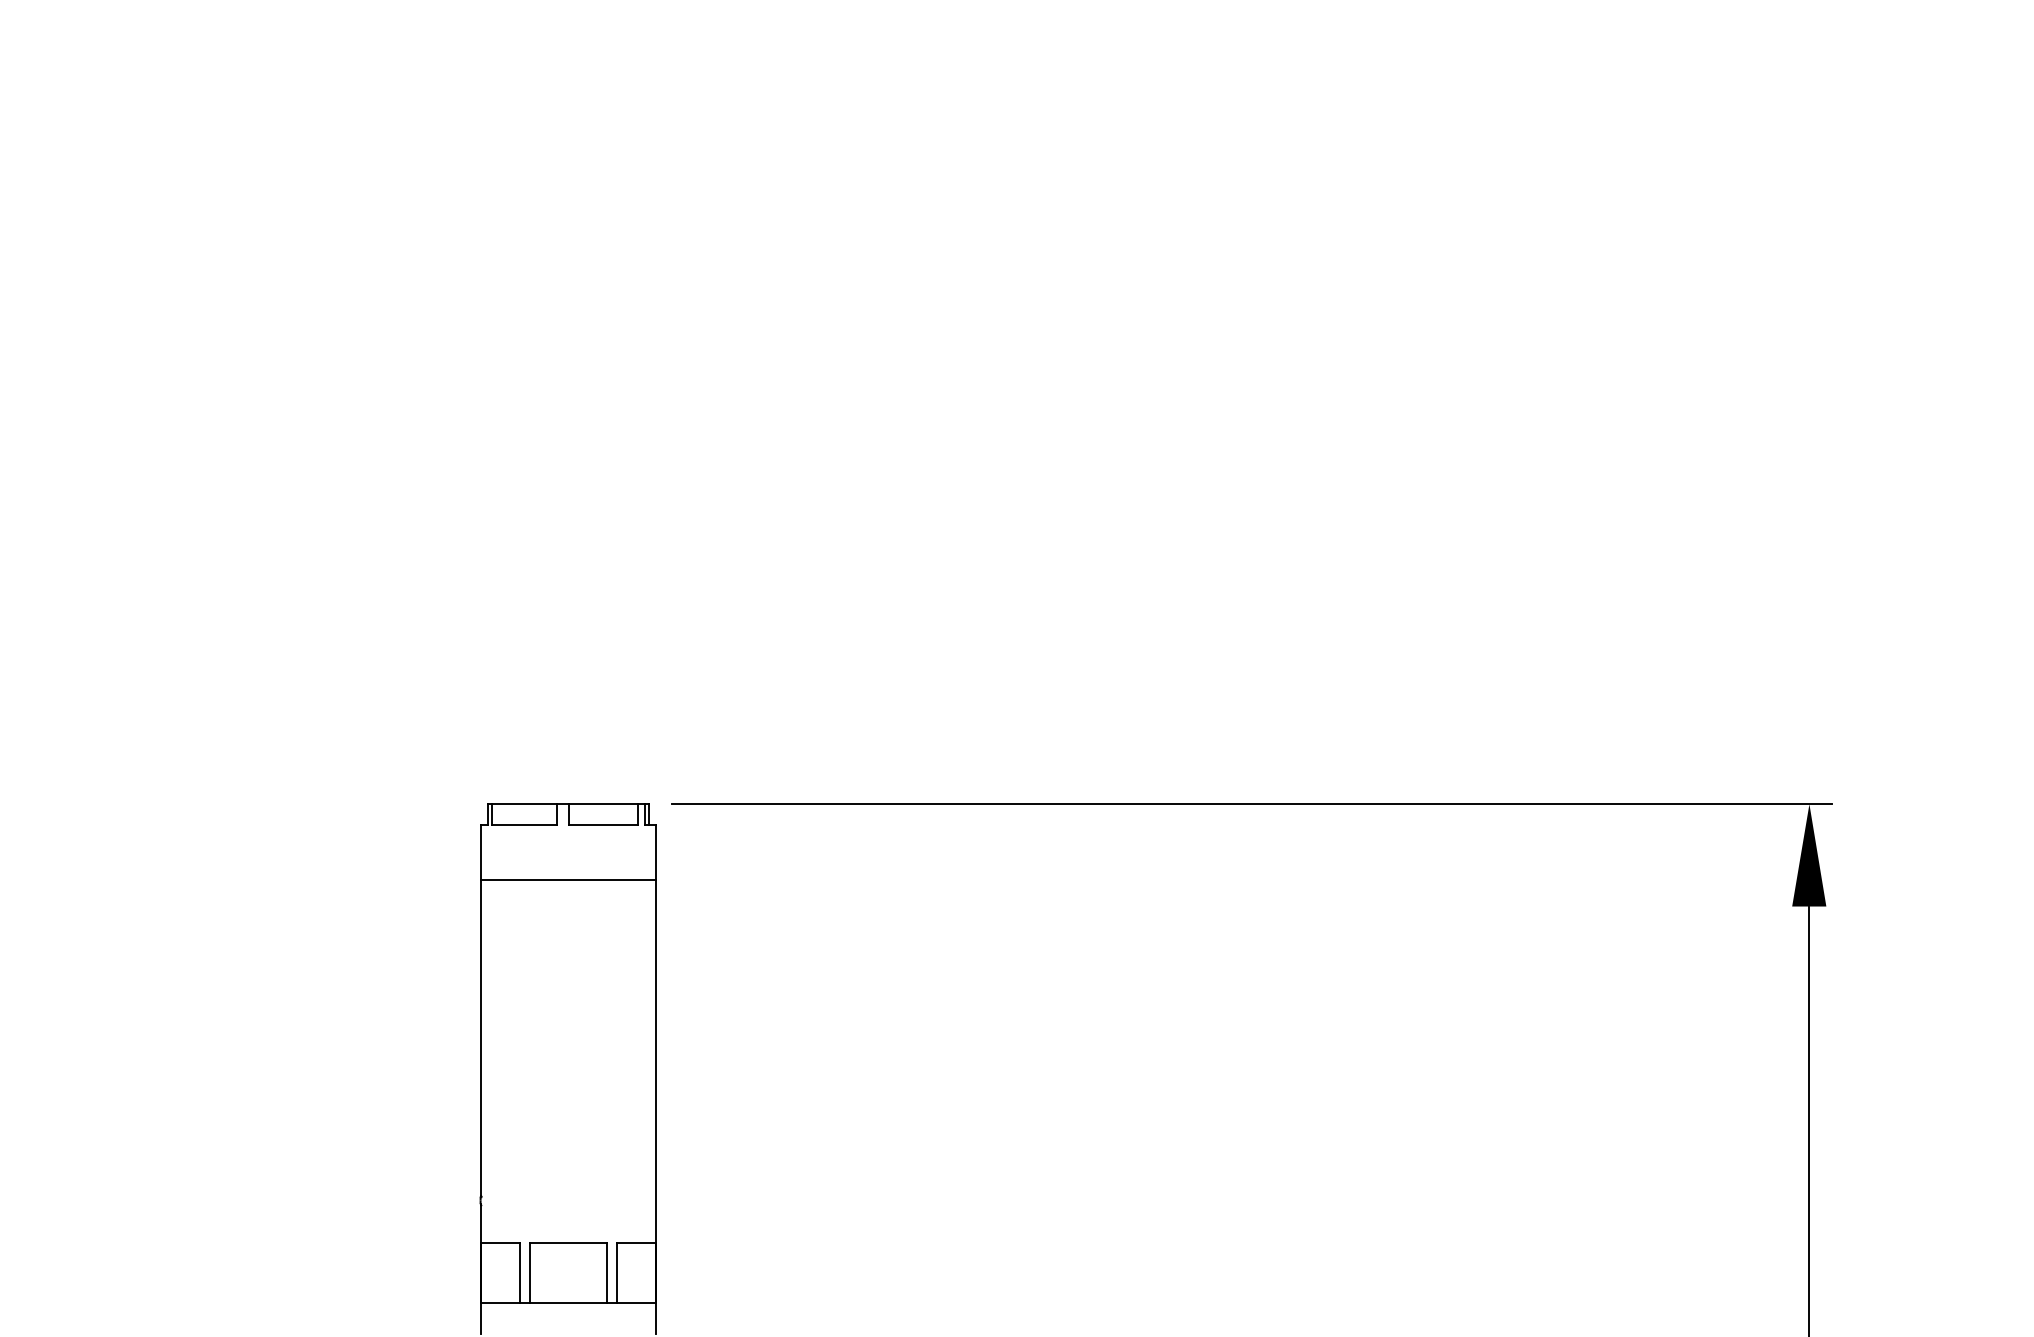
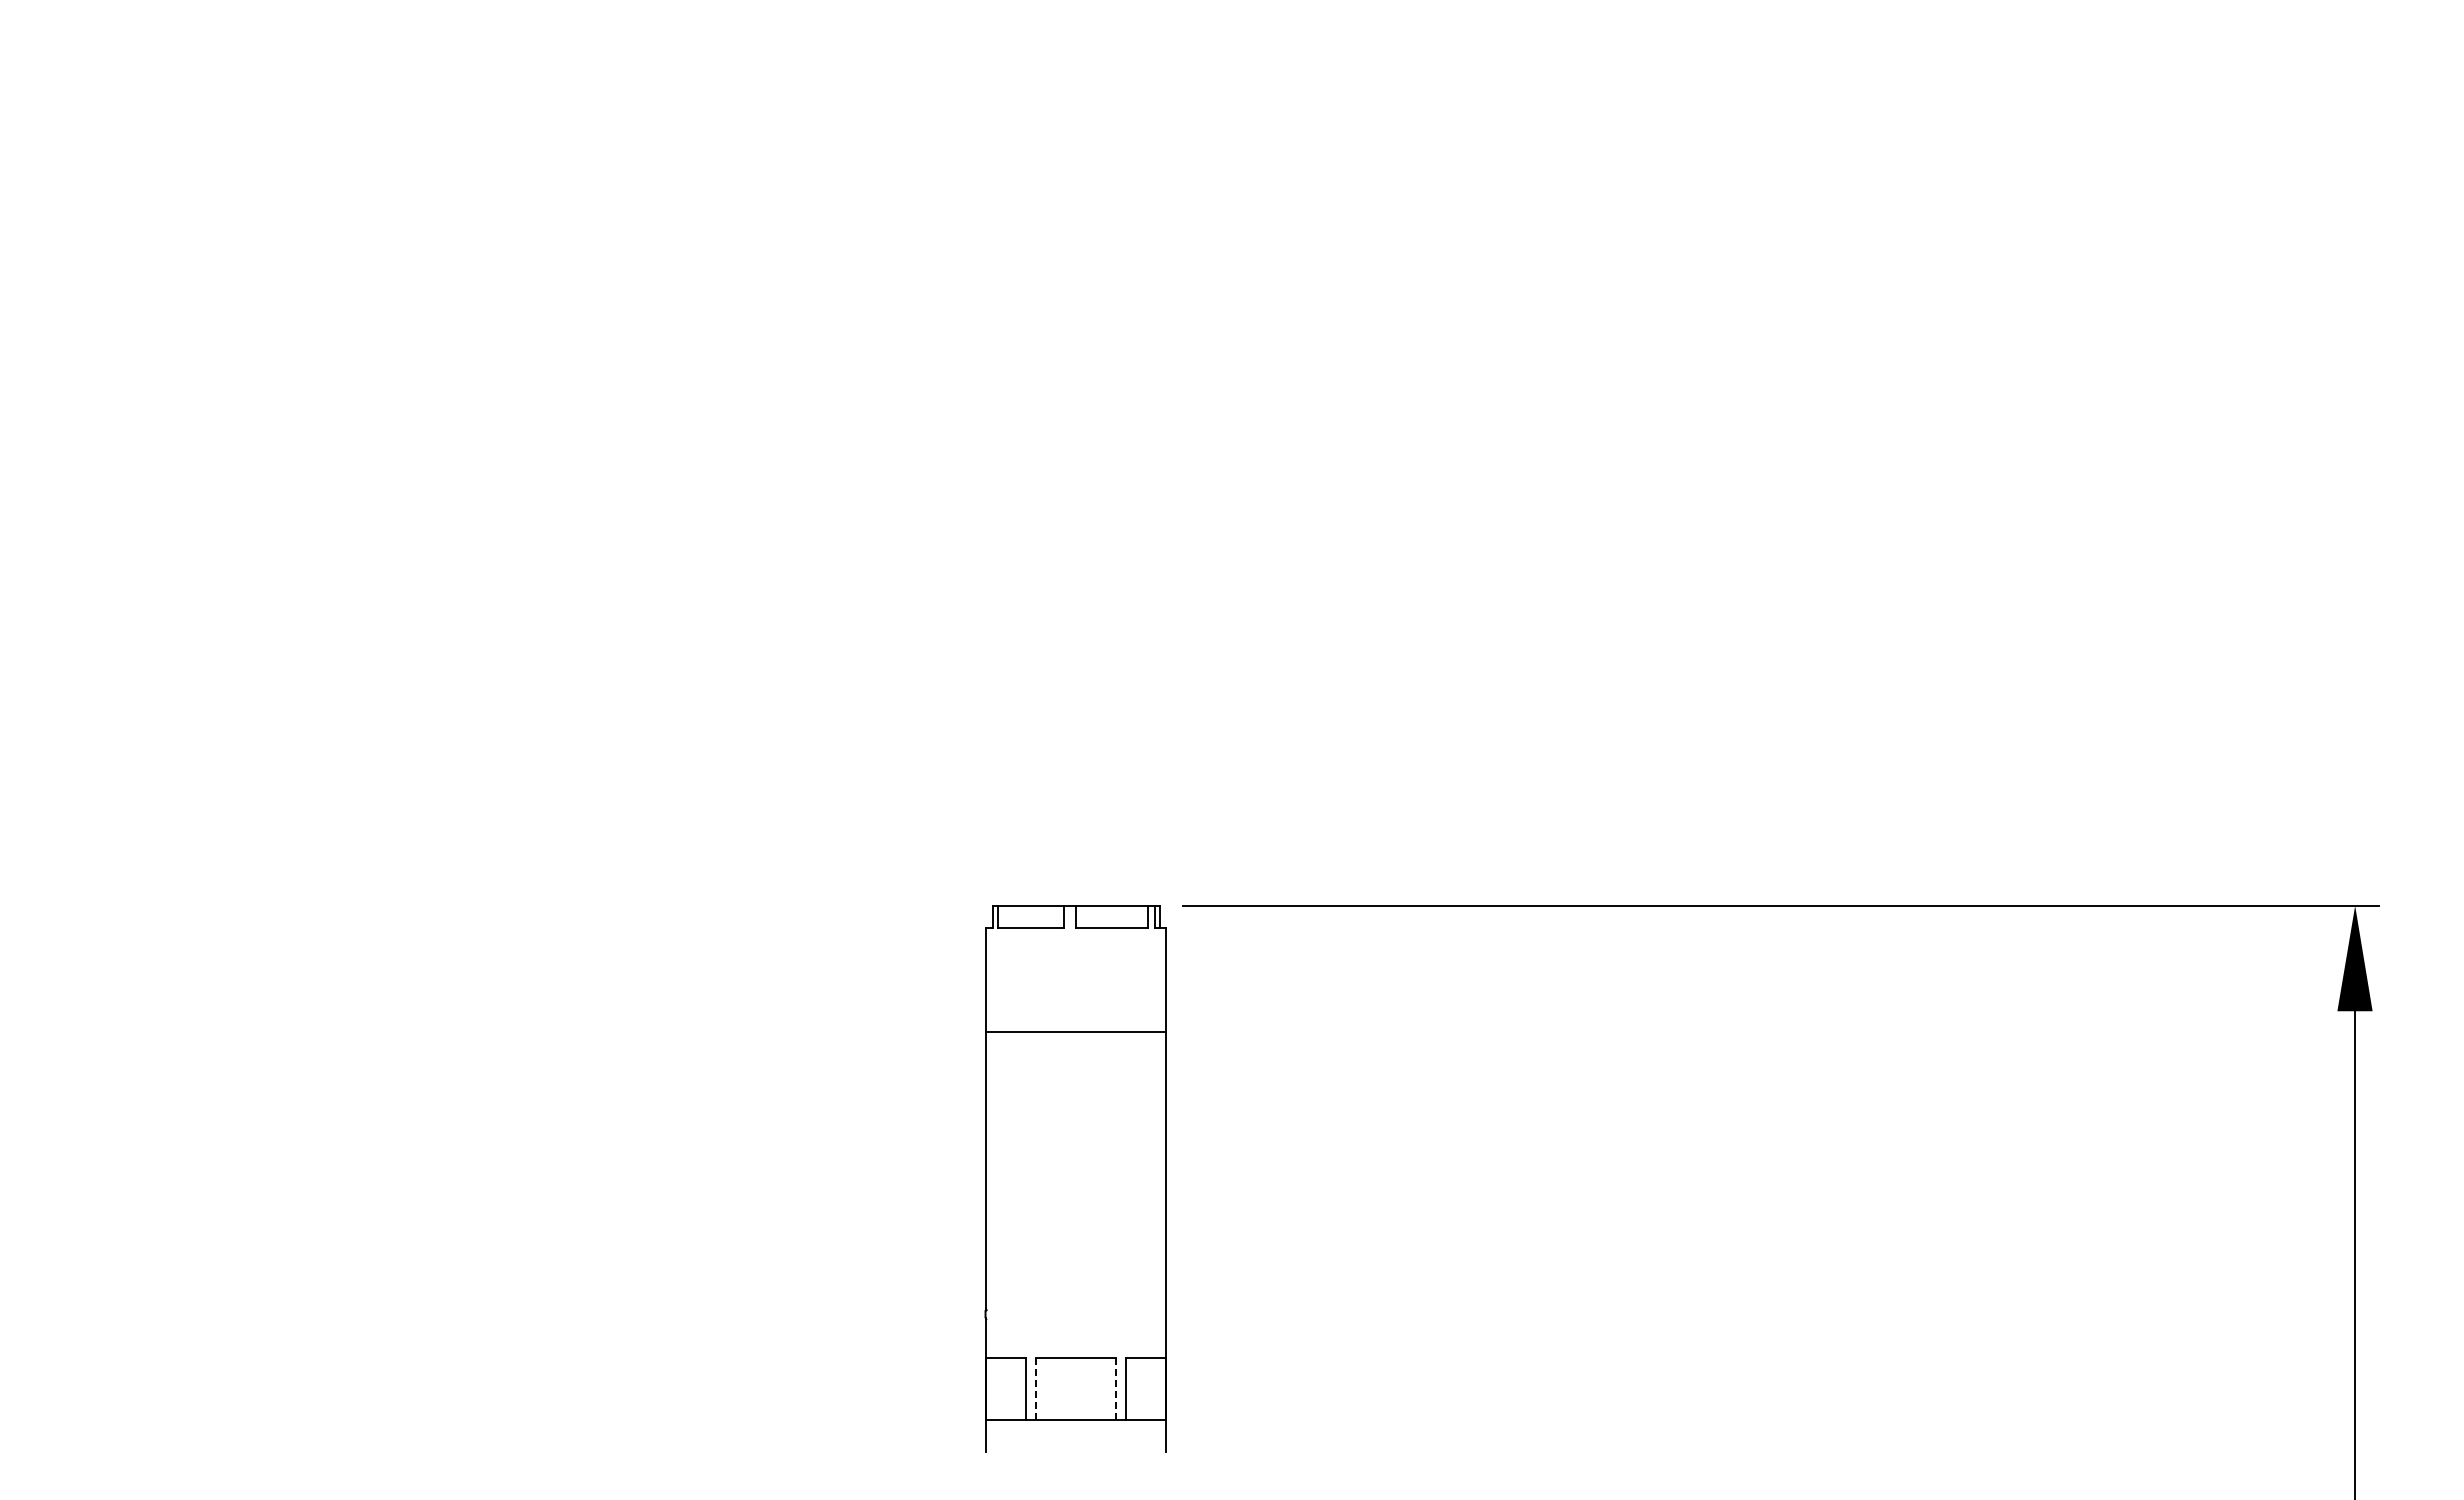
line: (567, 879) -> (1075, 1031), moved
line: (530, 1272) -> (1036, 1388), solid -> dashed
line: (607, 1273) -> (1116, 1389), solid -> dashed

